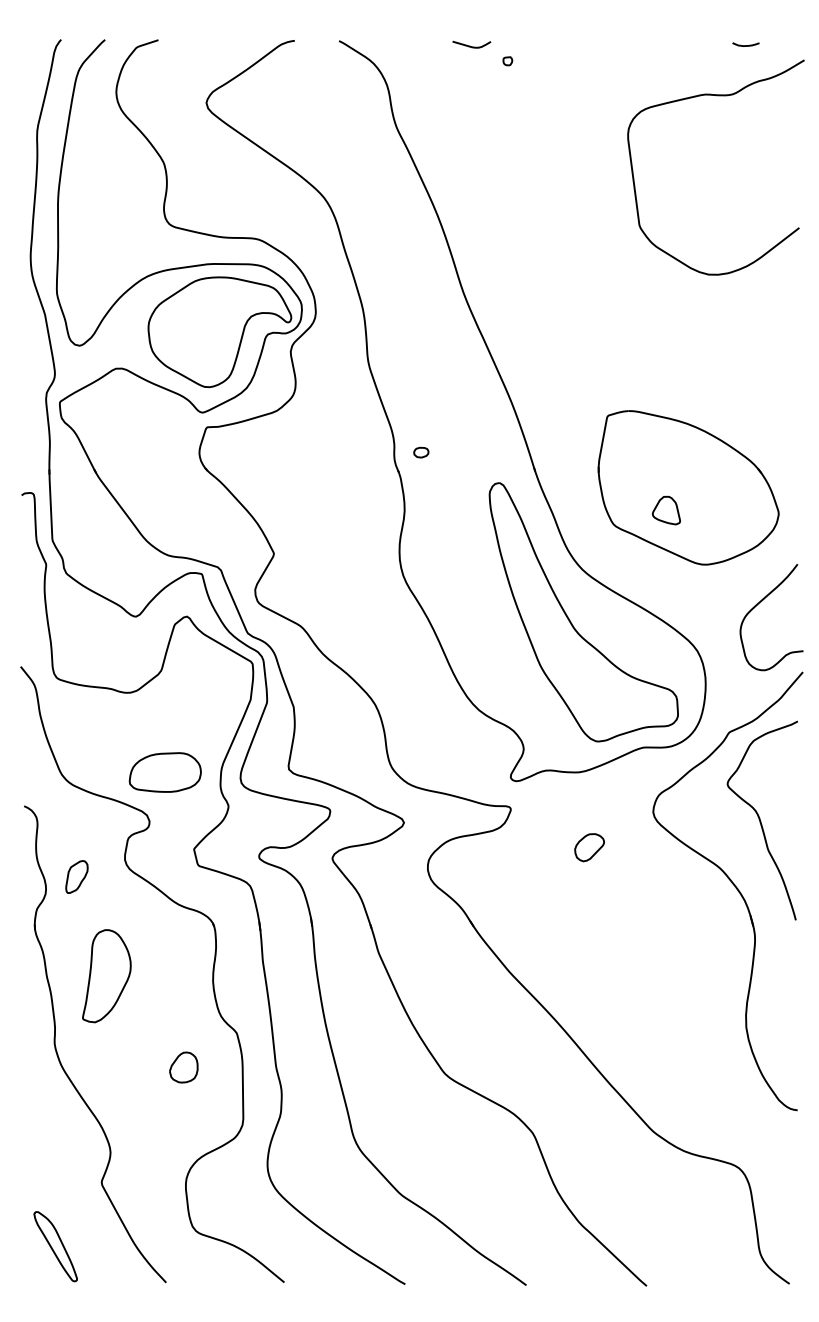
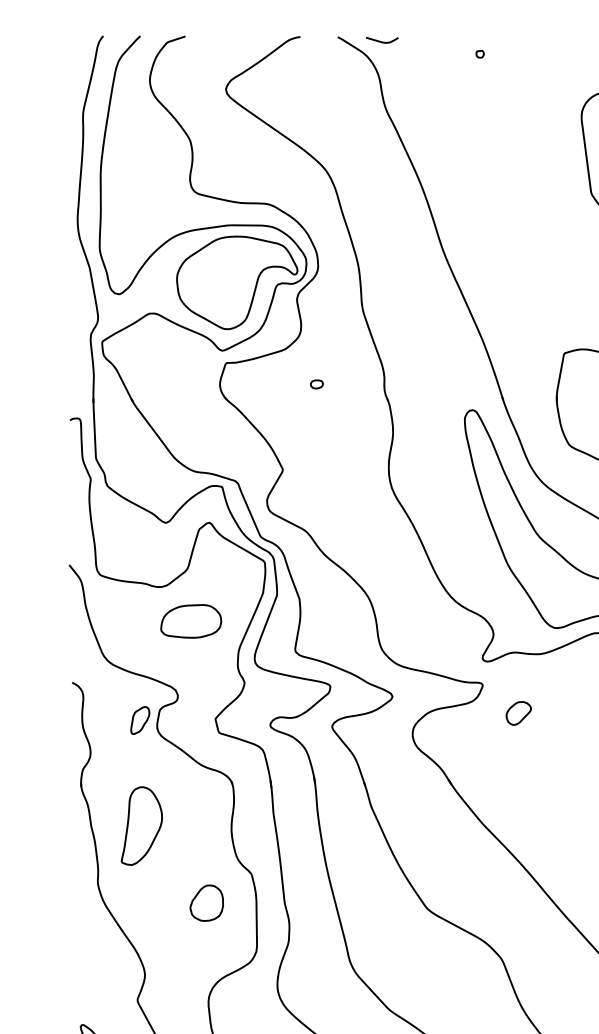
curve: (470, 45) -> (381, 40), moved
part: (421, 452) -> (317, 384), moved
part: (164, 772) -> (190, 621), moved
part: (589, 847) -> (518, 713), moved
part: (76, 876) -> (139, 720), moved
part: (183, 1067) -> (206, 903), size x1.4

